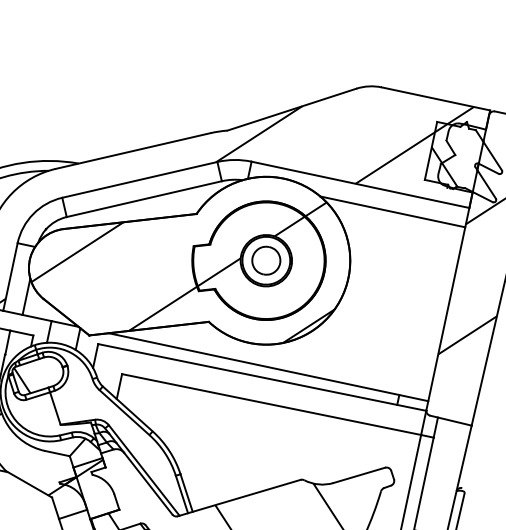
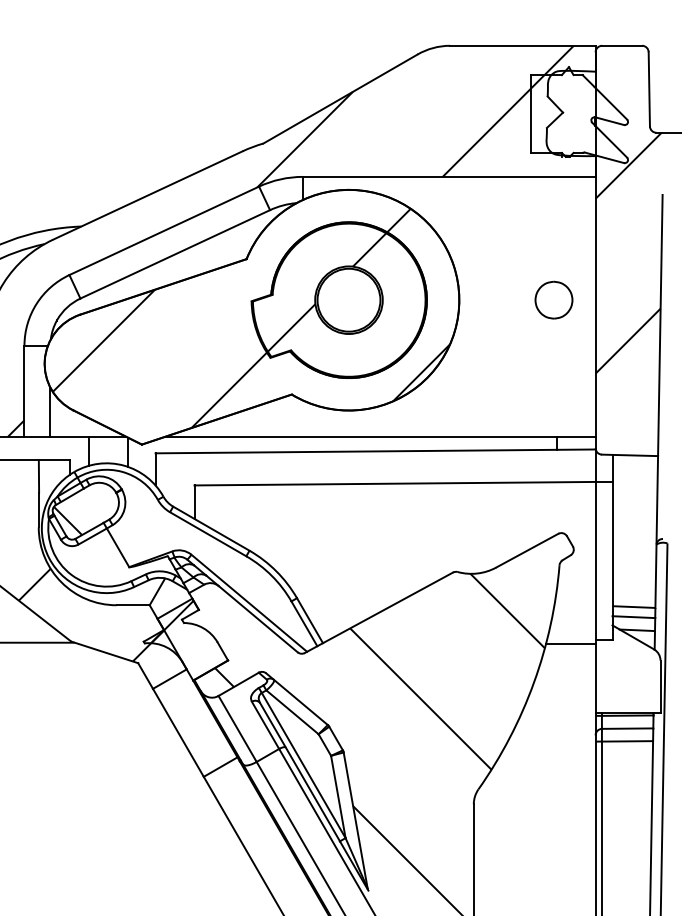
hatch: (444, 166) -> (552, 130), removed
line: (392, 211) -> (497, 202), removed
part: (266, 260) -> (553, 299), moved

